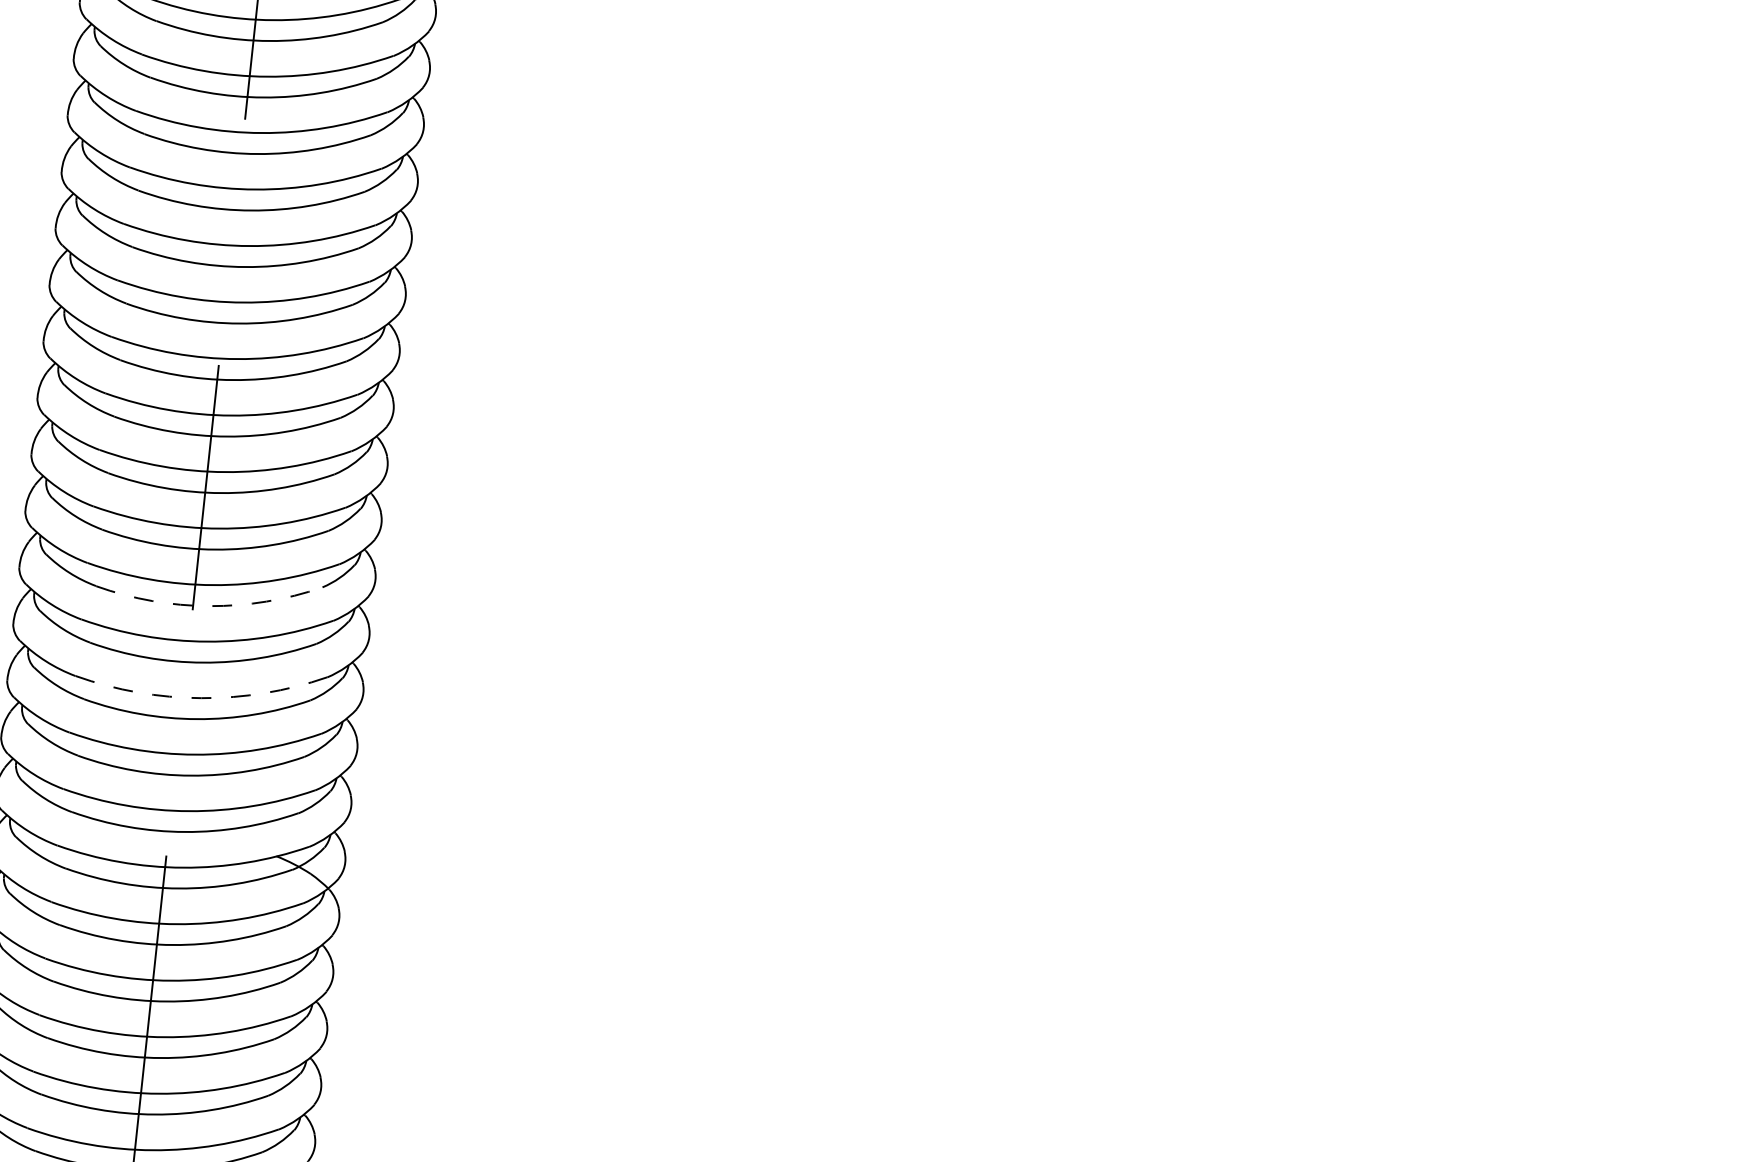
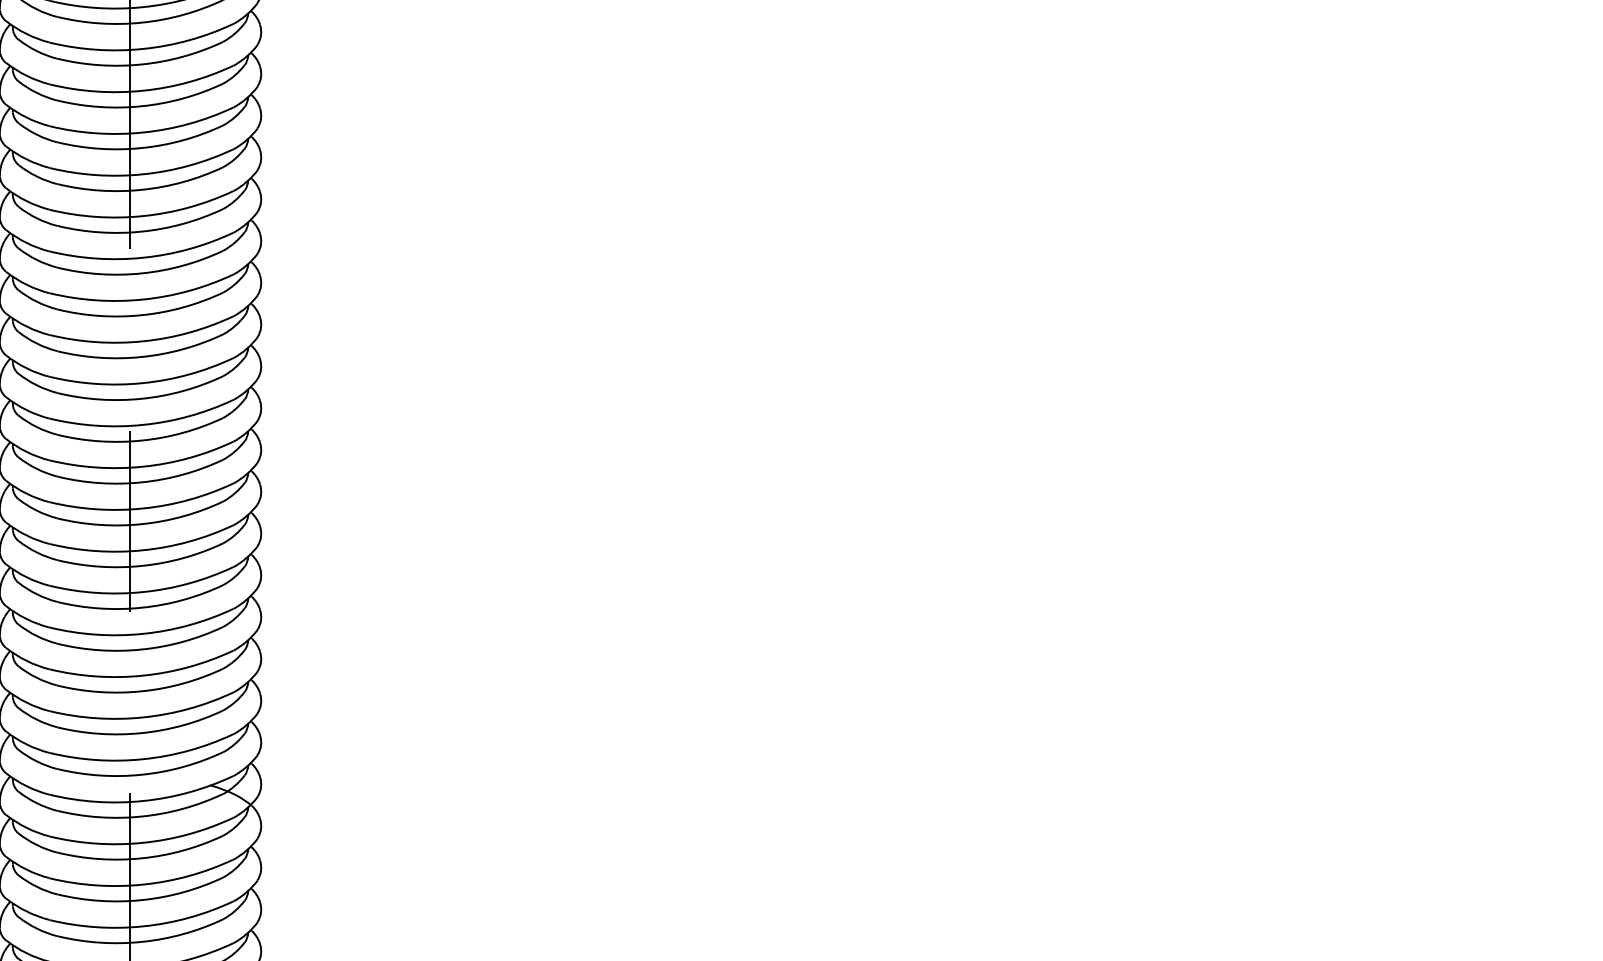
arc: (208, 605) -> (141, 607), dashed -> solid
arc: (201, 697) -> (143, 675), dashed -> solid

